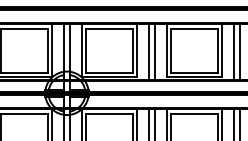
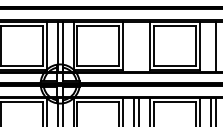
line: (149, 52) -> (134, 47), removed
line: (154, 52) -> (138, 47), removed
line: (234, 52) -> (210, 47), removed

